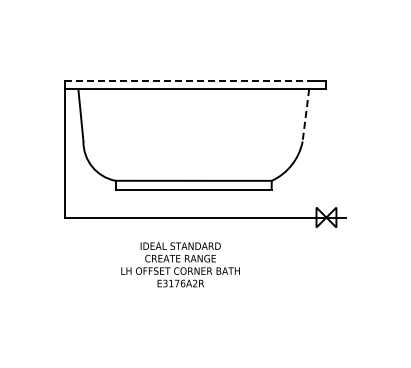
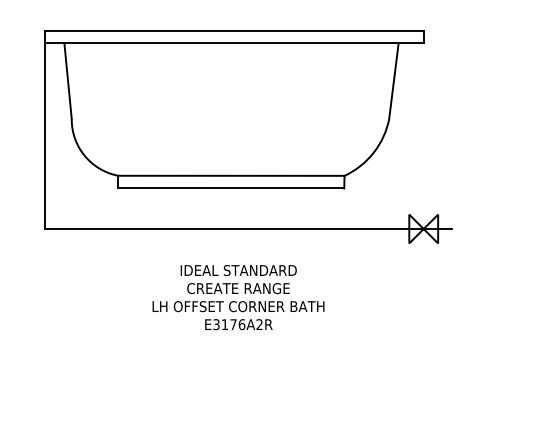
line: (187, 80) -> (222, 30), dashed -> solid
line: (305, 115) -> (393, 81), dashed -> solid
text: (180, 264) -> (238, 297), moved

